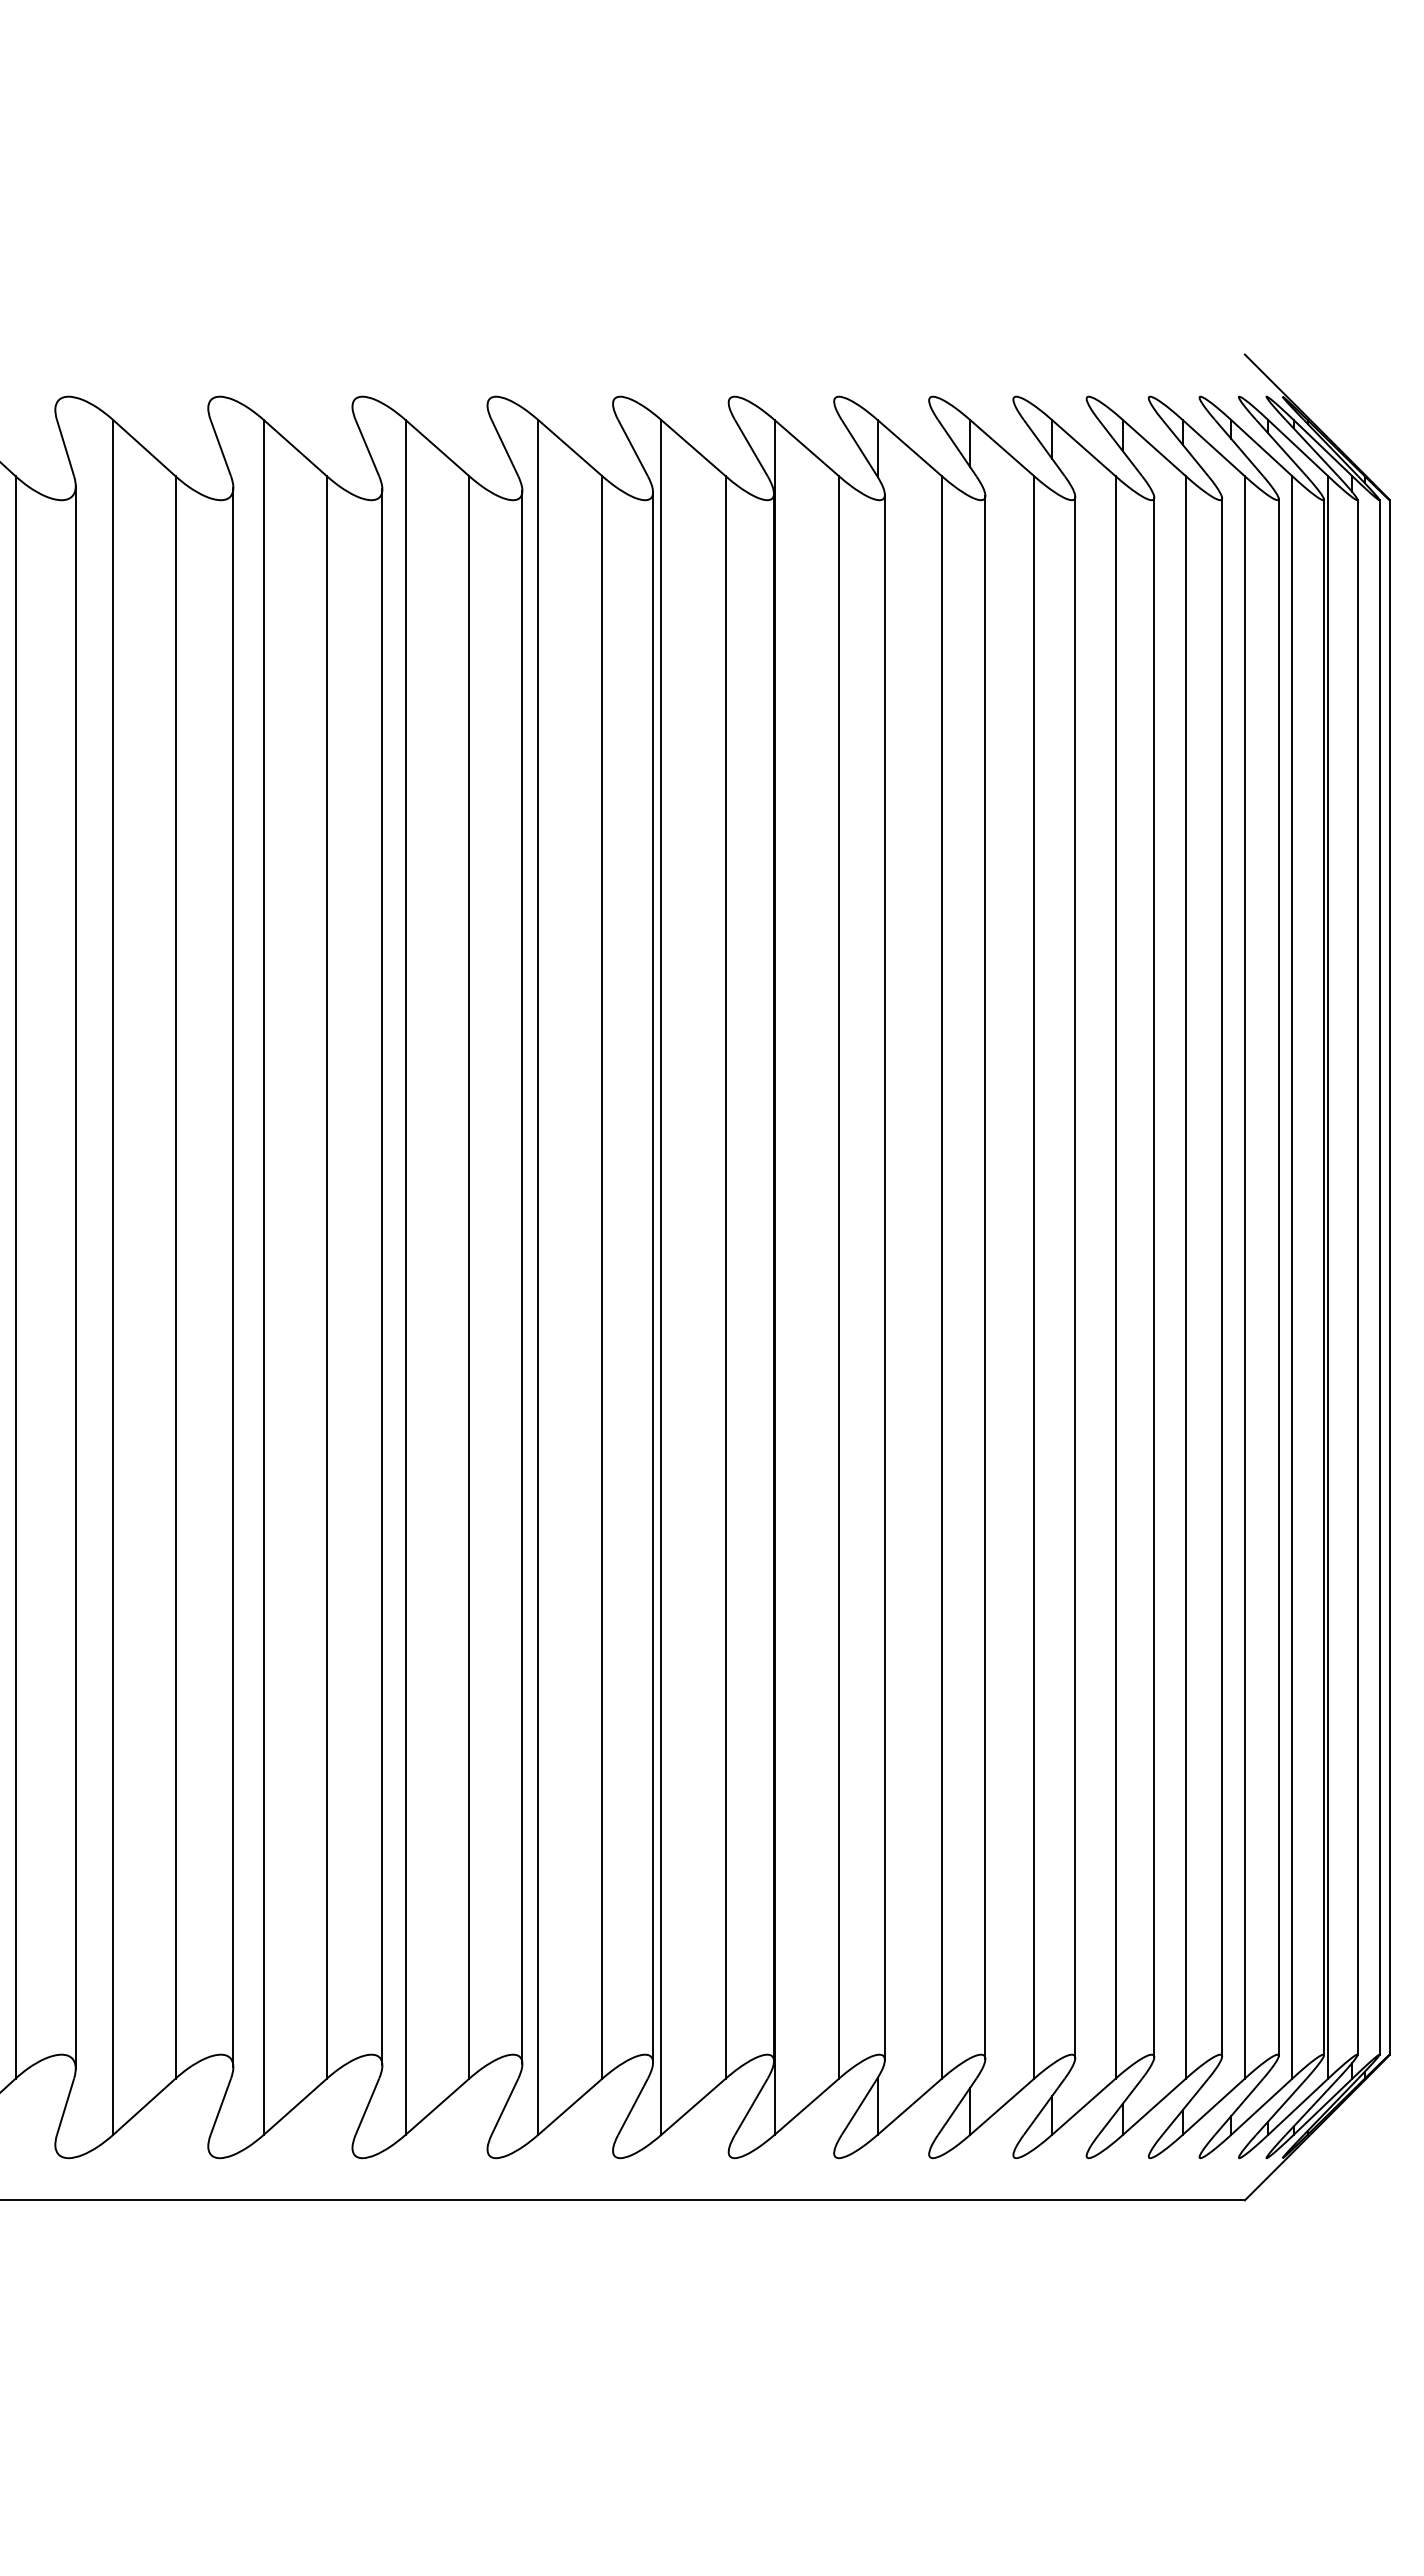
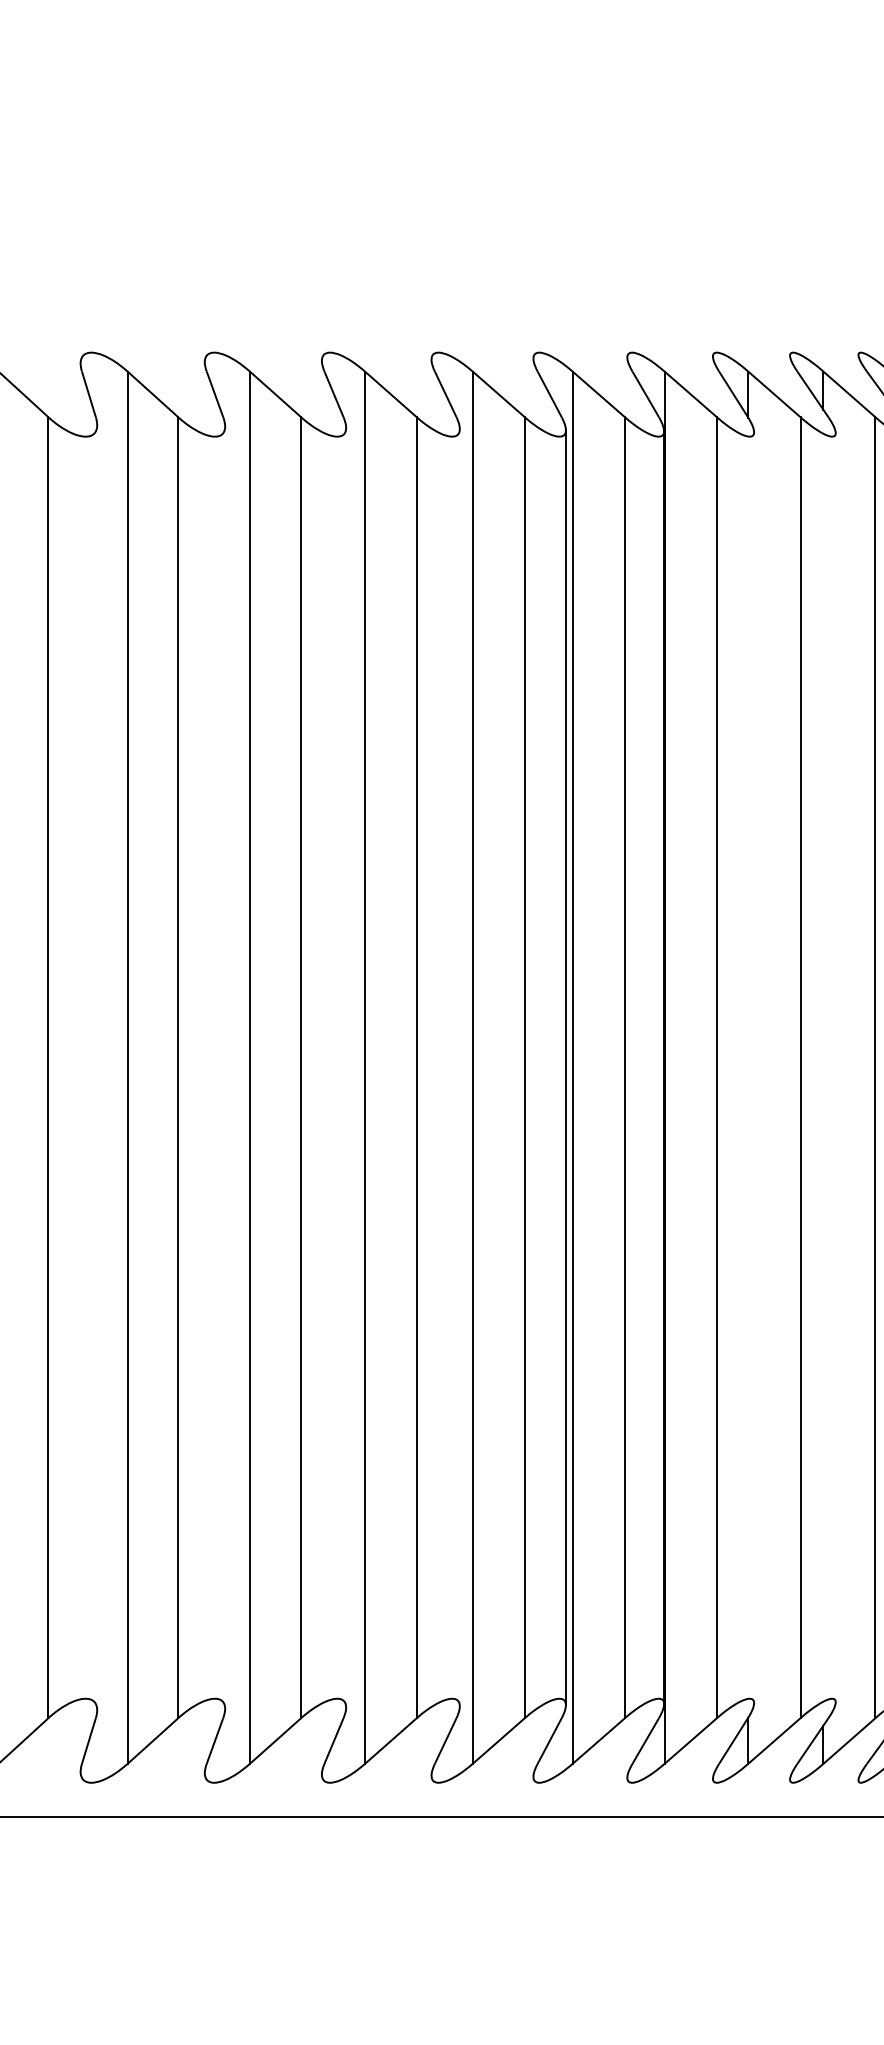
line: (522, 1276) -> (459, 1066), removed
line: (75, 1277) -> (96, 1067), removed
line: (233, 1277) -> (225, 1067), removed
line: (382, 1277) -> (346, 1067), removed
line: (884, 1277) -> (753, 1067), removed
line: (985, 1277) -> (835, 1067), removed

